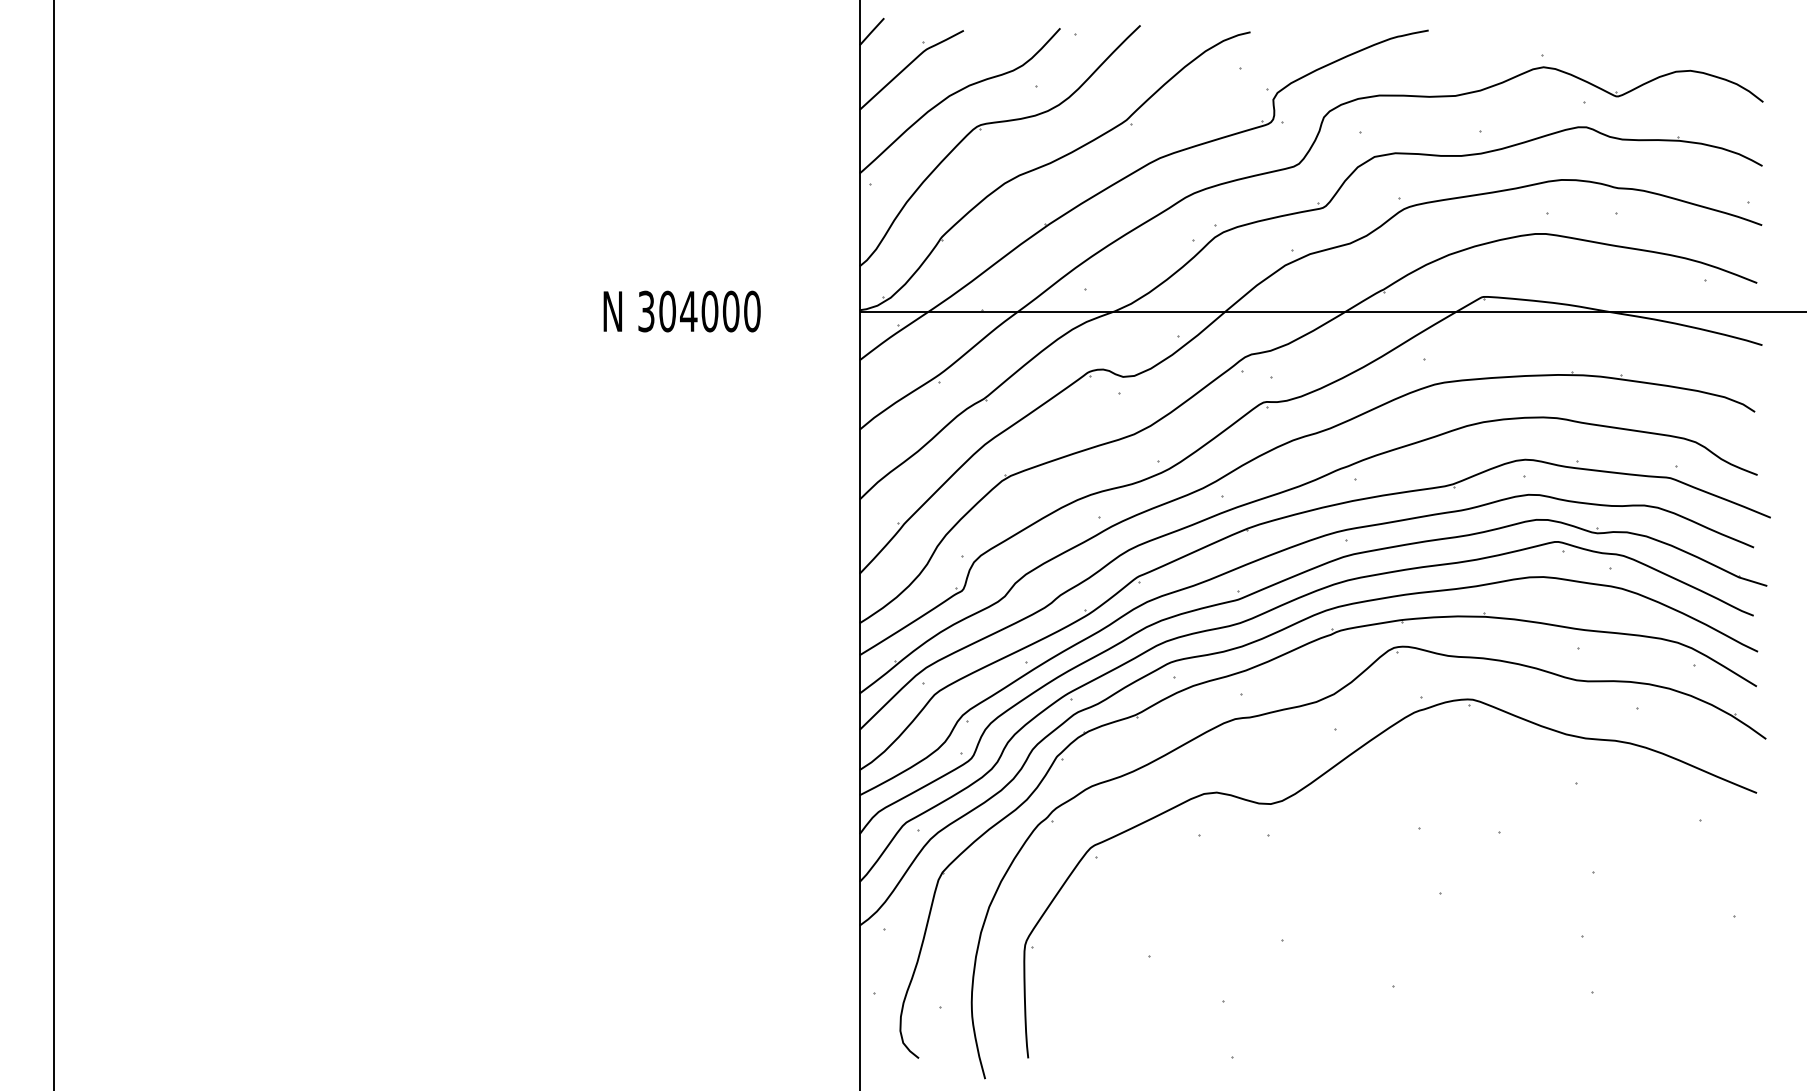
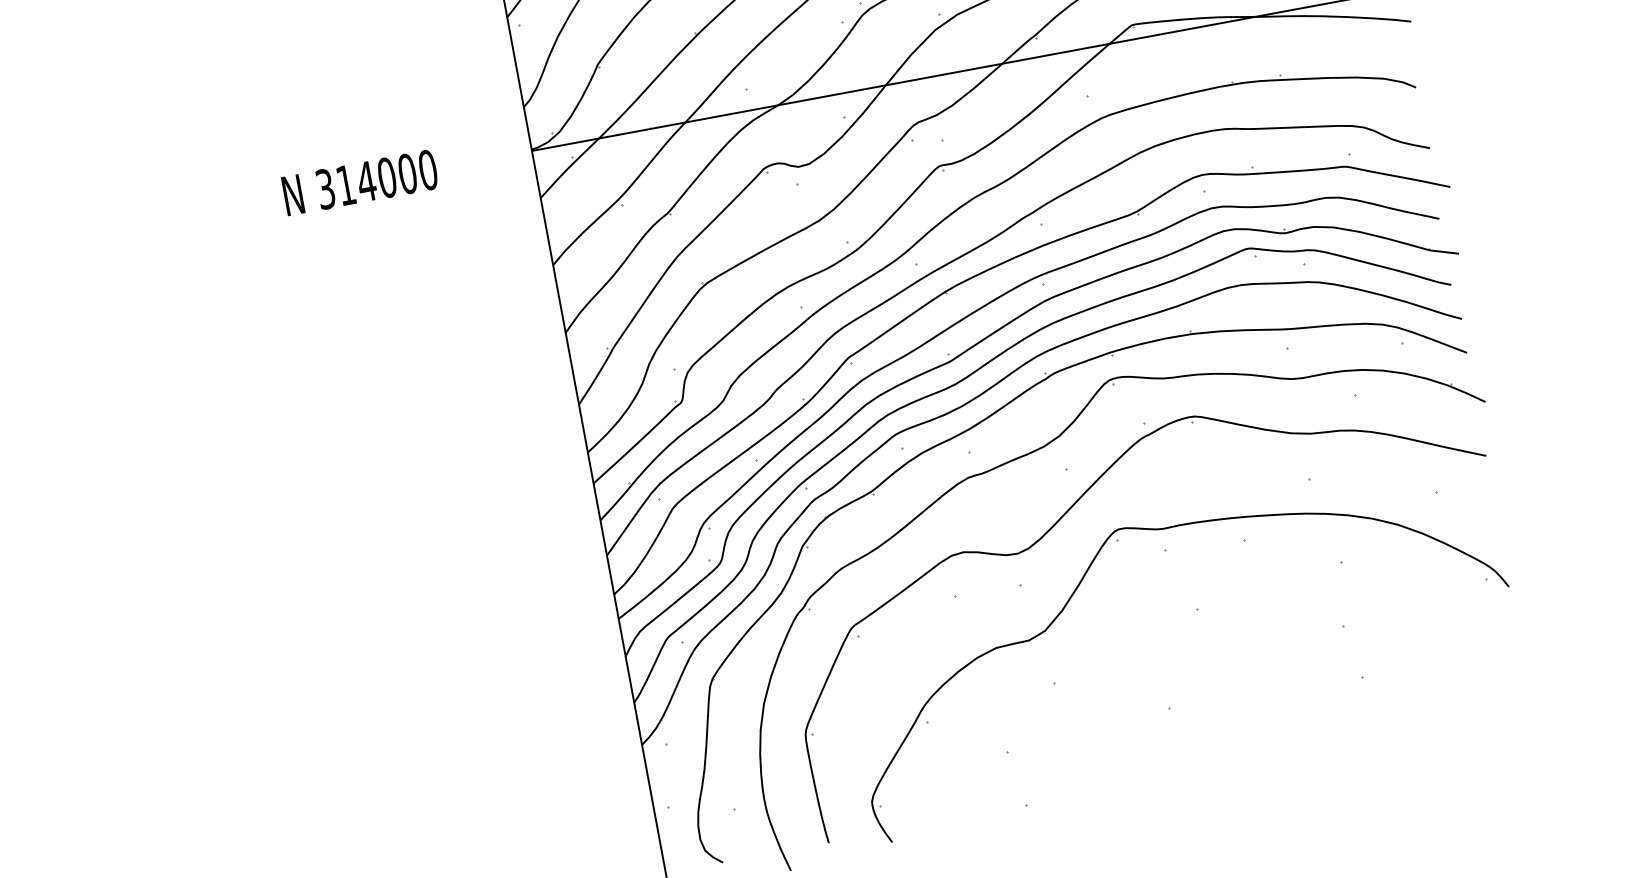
text: (667, 311) -> (346, 185), 304000 -> 314000
part: (1328, 845) -> (1081, 583), added

